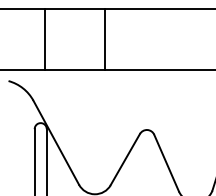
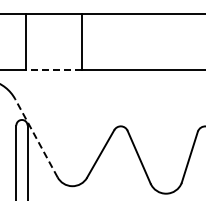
line: (74, 69) -> (53, 70), solid -> dashed
line: (56, 143) -> (36, 138), solid -> dashed

